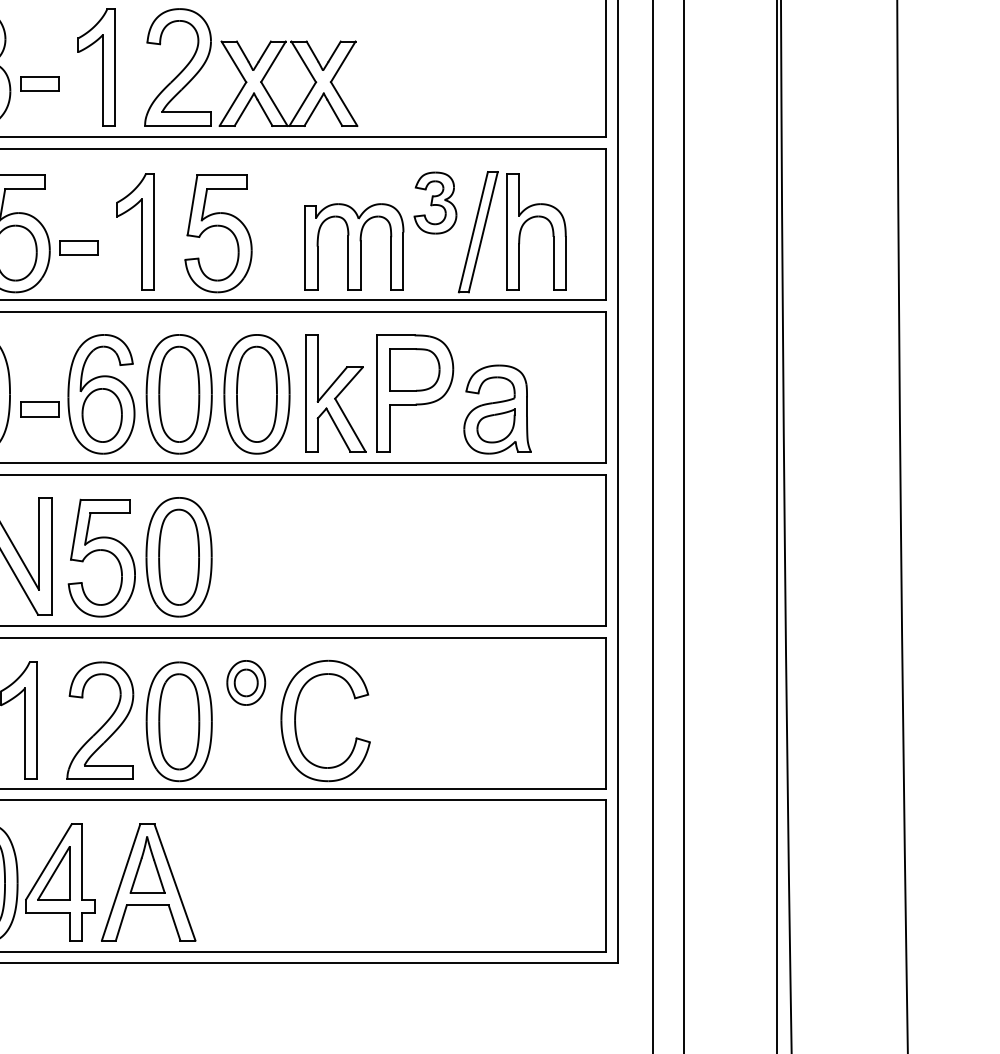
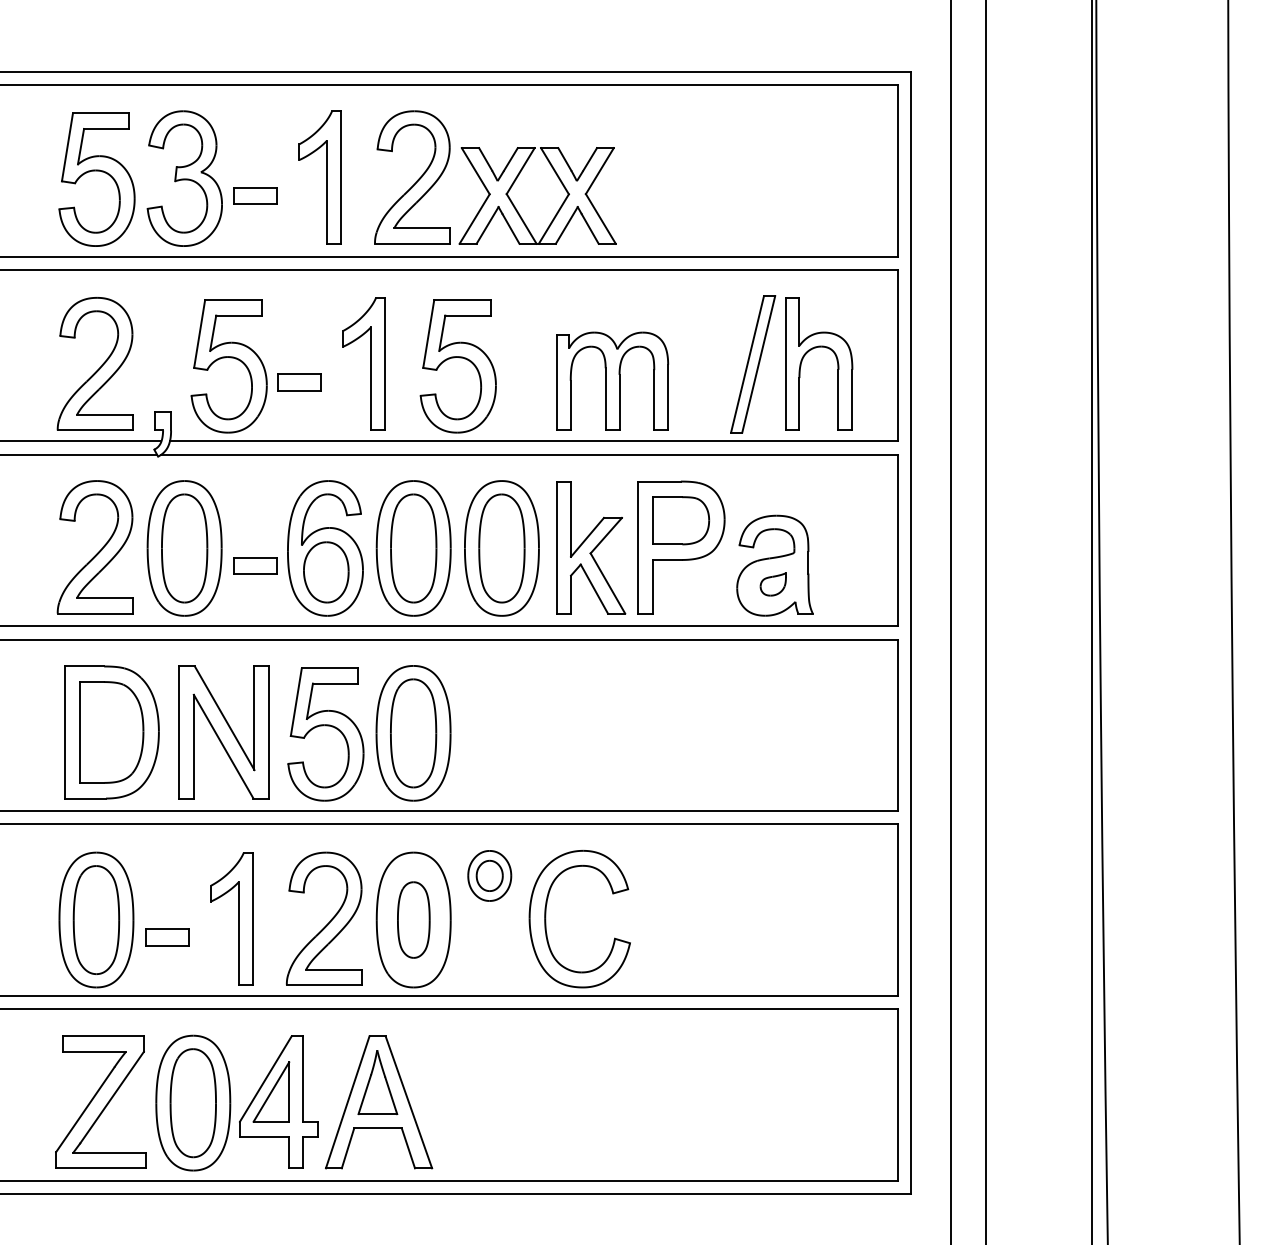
part: (435, 202) -> (704, 330), removed
part: (496, 426) -> (773, 584), size x0.6
part: (179, 721) -> (413, 919), size x0.7

